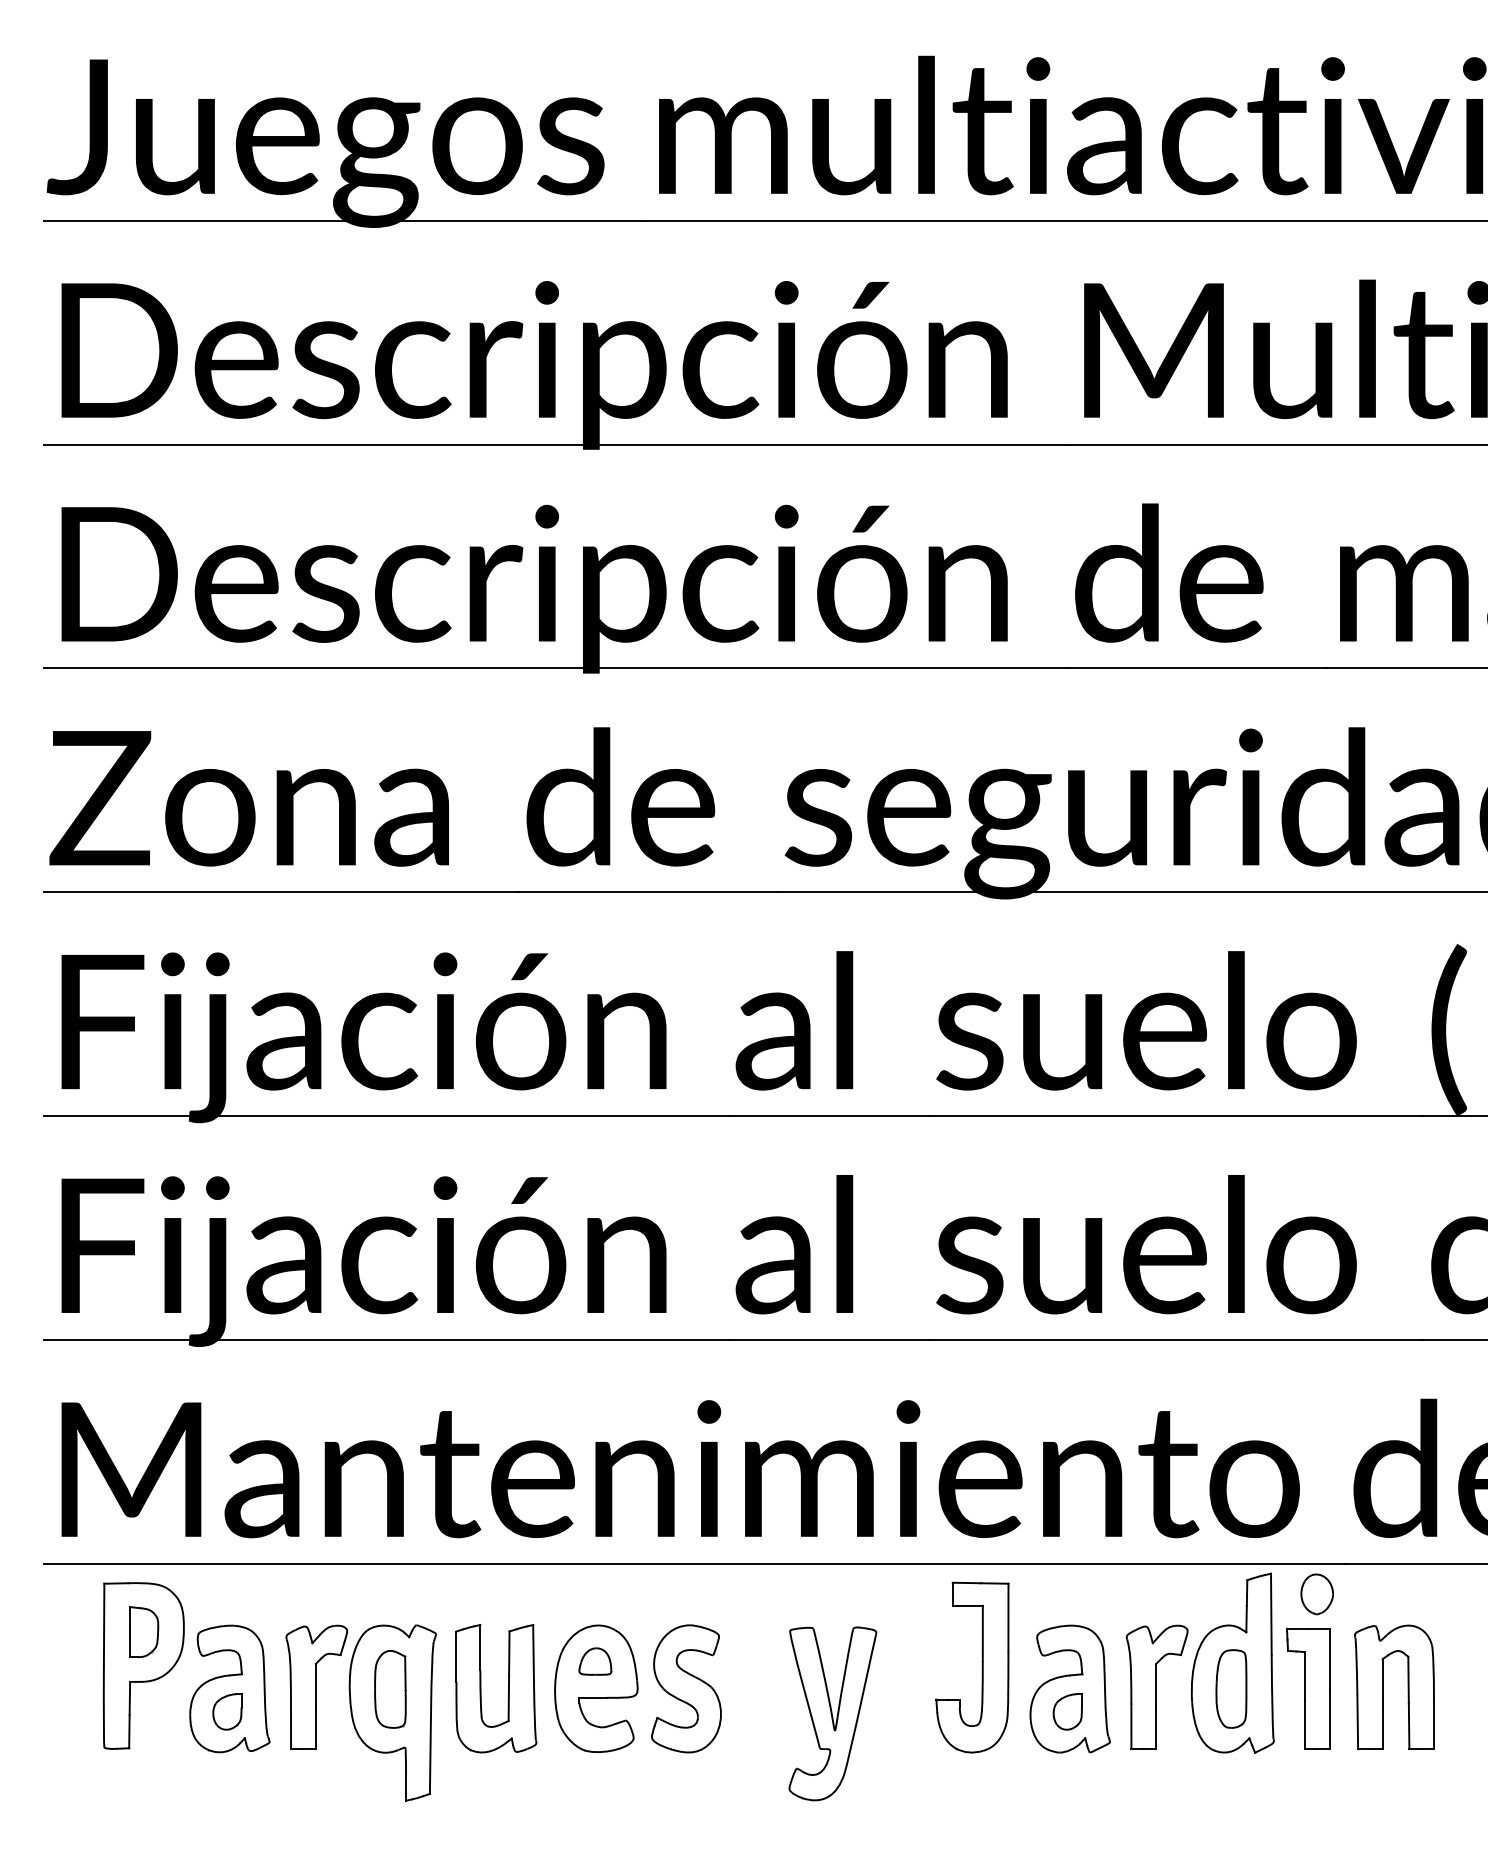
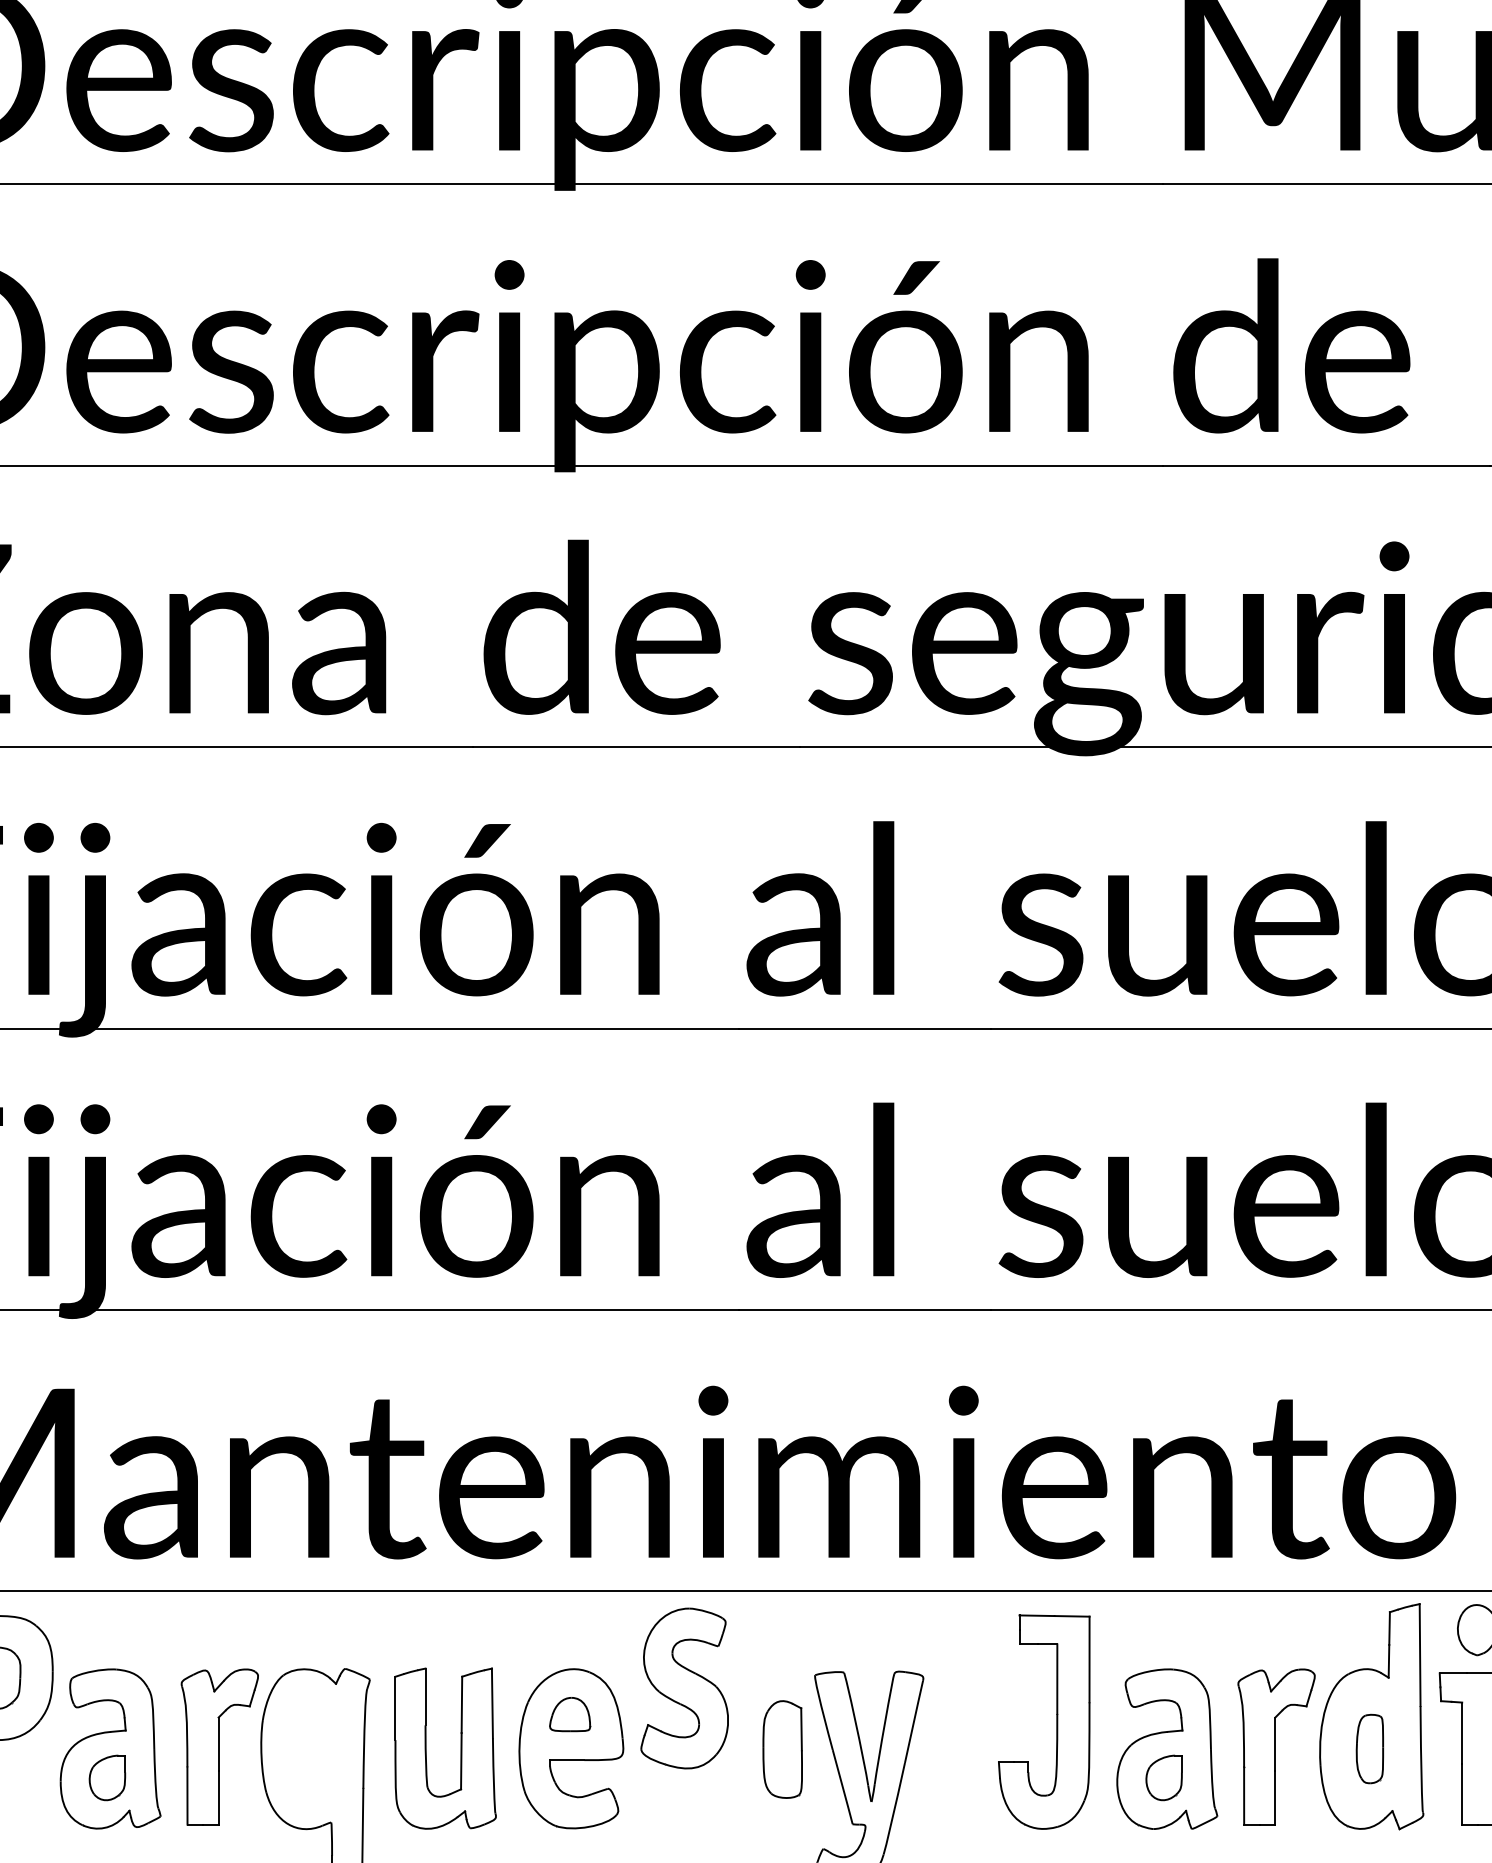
part: (686, 1688) -> (684, 1688), moved
part: (1231, 1688) -> (1370, 1748), size x0.7
part: (390, 1689) -> (782, 1749), moved

